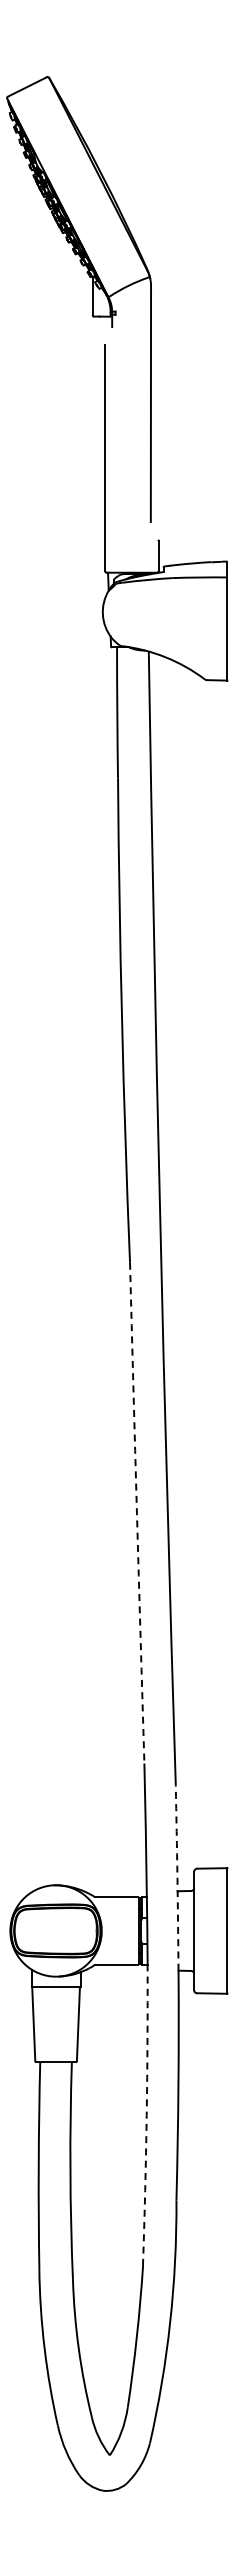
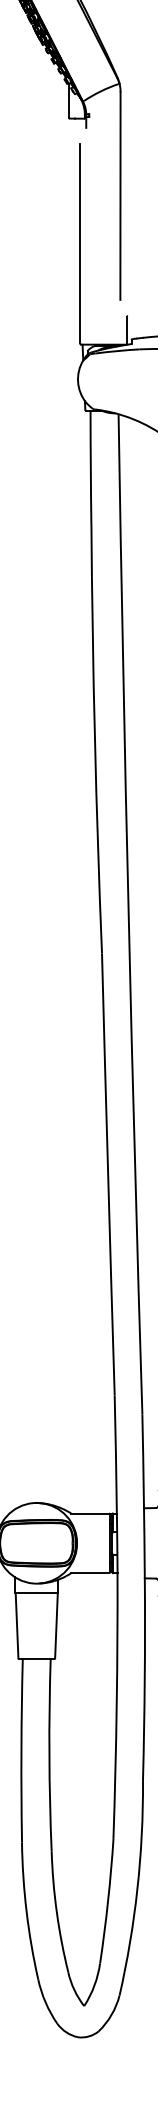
arc: (136, 1513) -> (107, 1174), dashed -> solid
arc: (177, 1877) -> (143, 1496), dashed -> solid
arc: (146, 2115) -> (116, 1706), dashed -> solid

